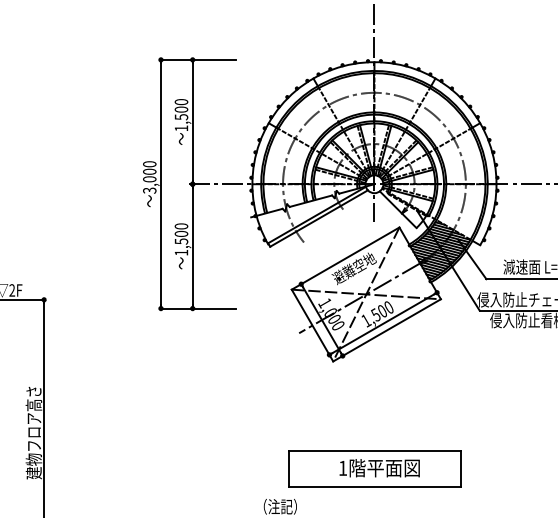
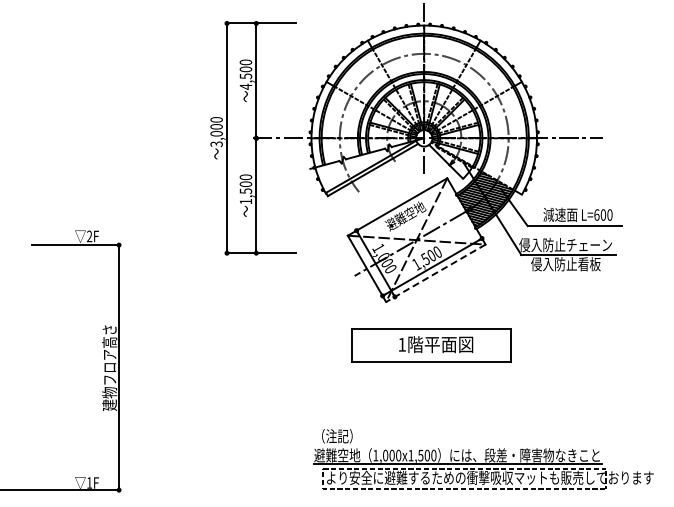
text: (180, 128) -> (245, 86), 1,500 -> 4,500
line: (386, 330) -> (435, 273), solid -> dashed
part: (374, 469) -> (431, 345), moved

